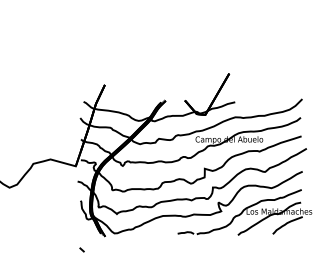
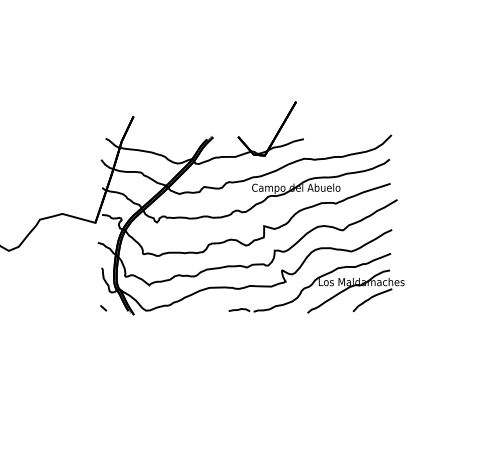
line: (81, 250) -> (103, 308), moved

